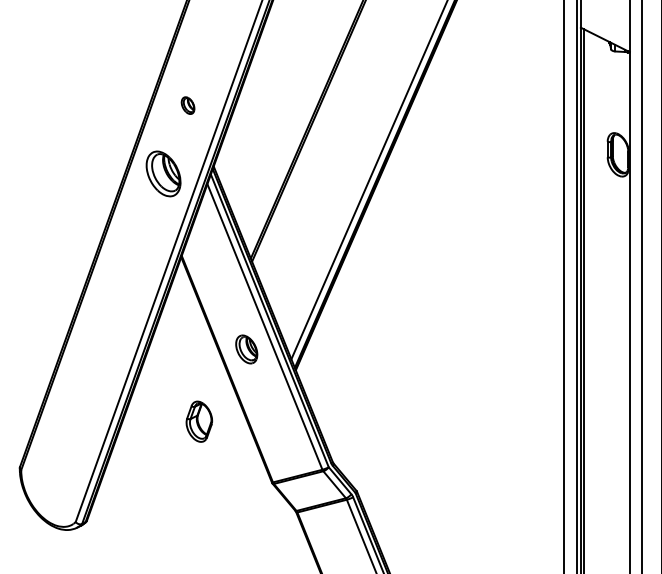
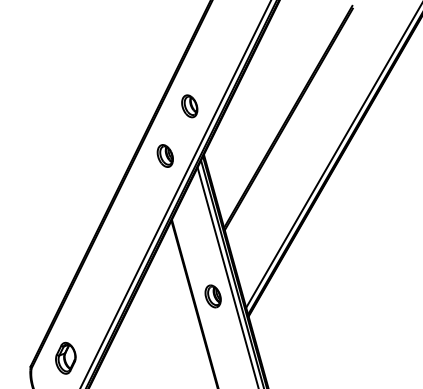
part: (187, 105) -> (189, 106), size x1.67
part: (163, 173) -> (165, 155), size x0.62
part: (199, 421) -> (65, 358), moved

